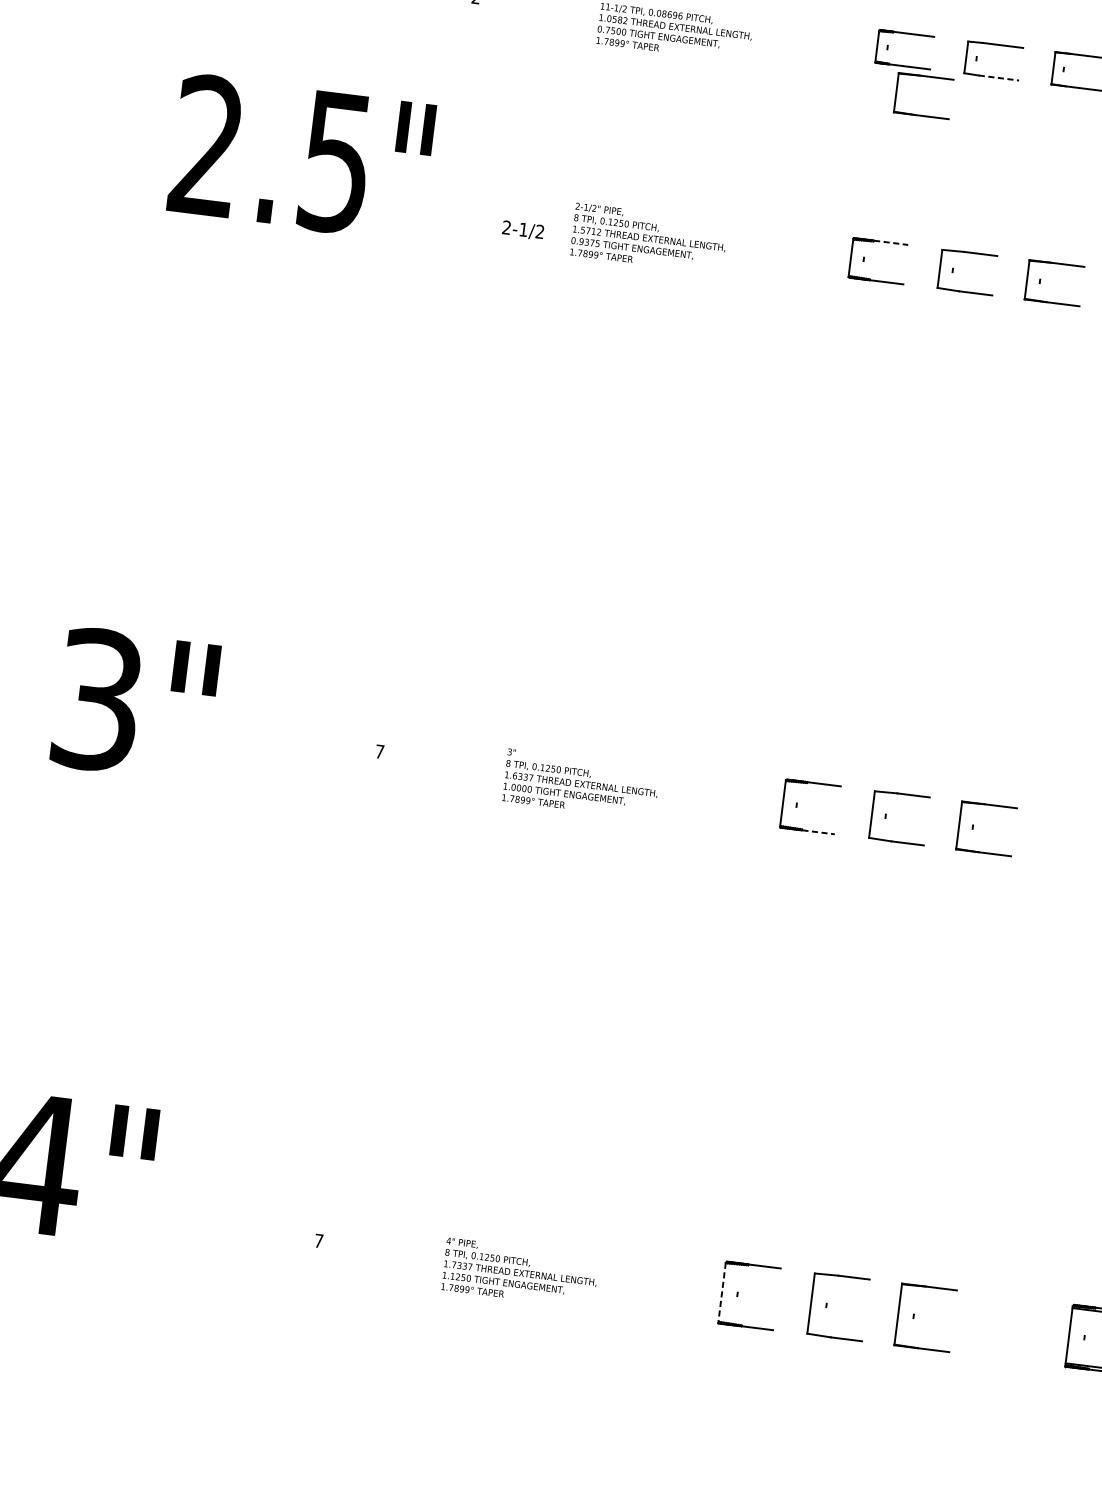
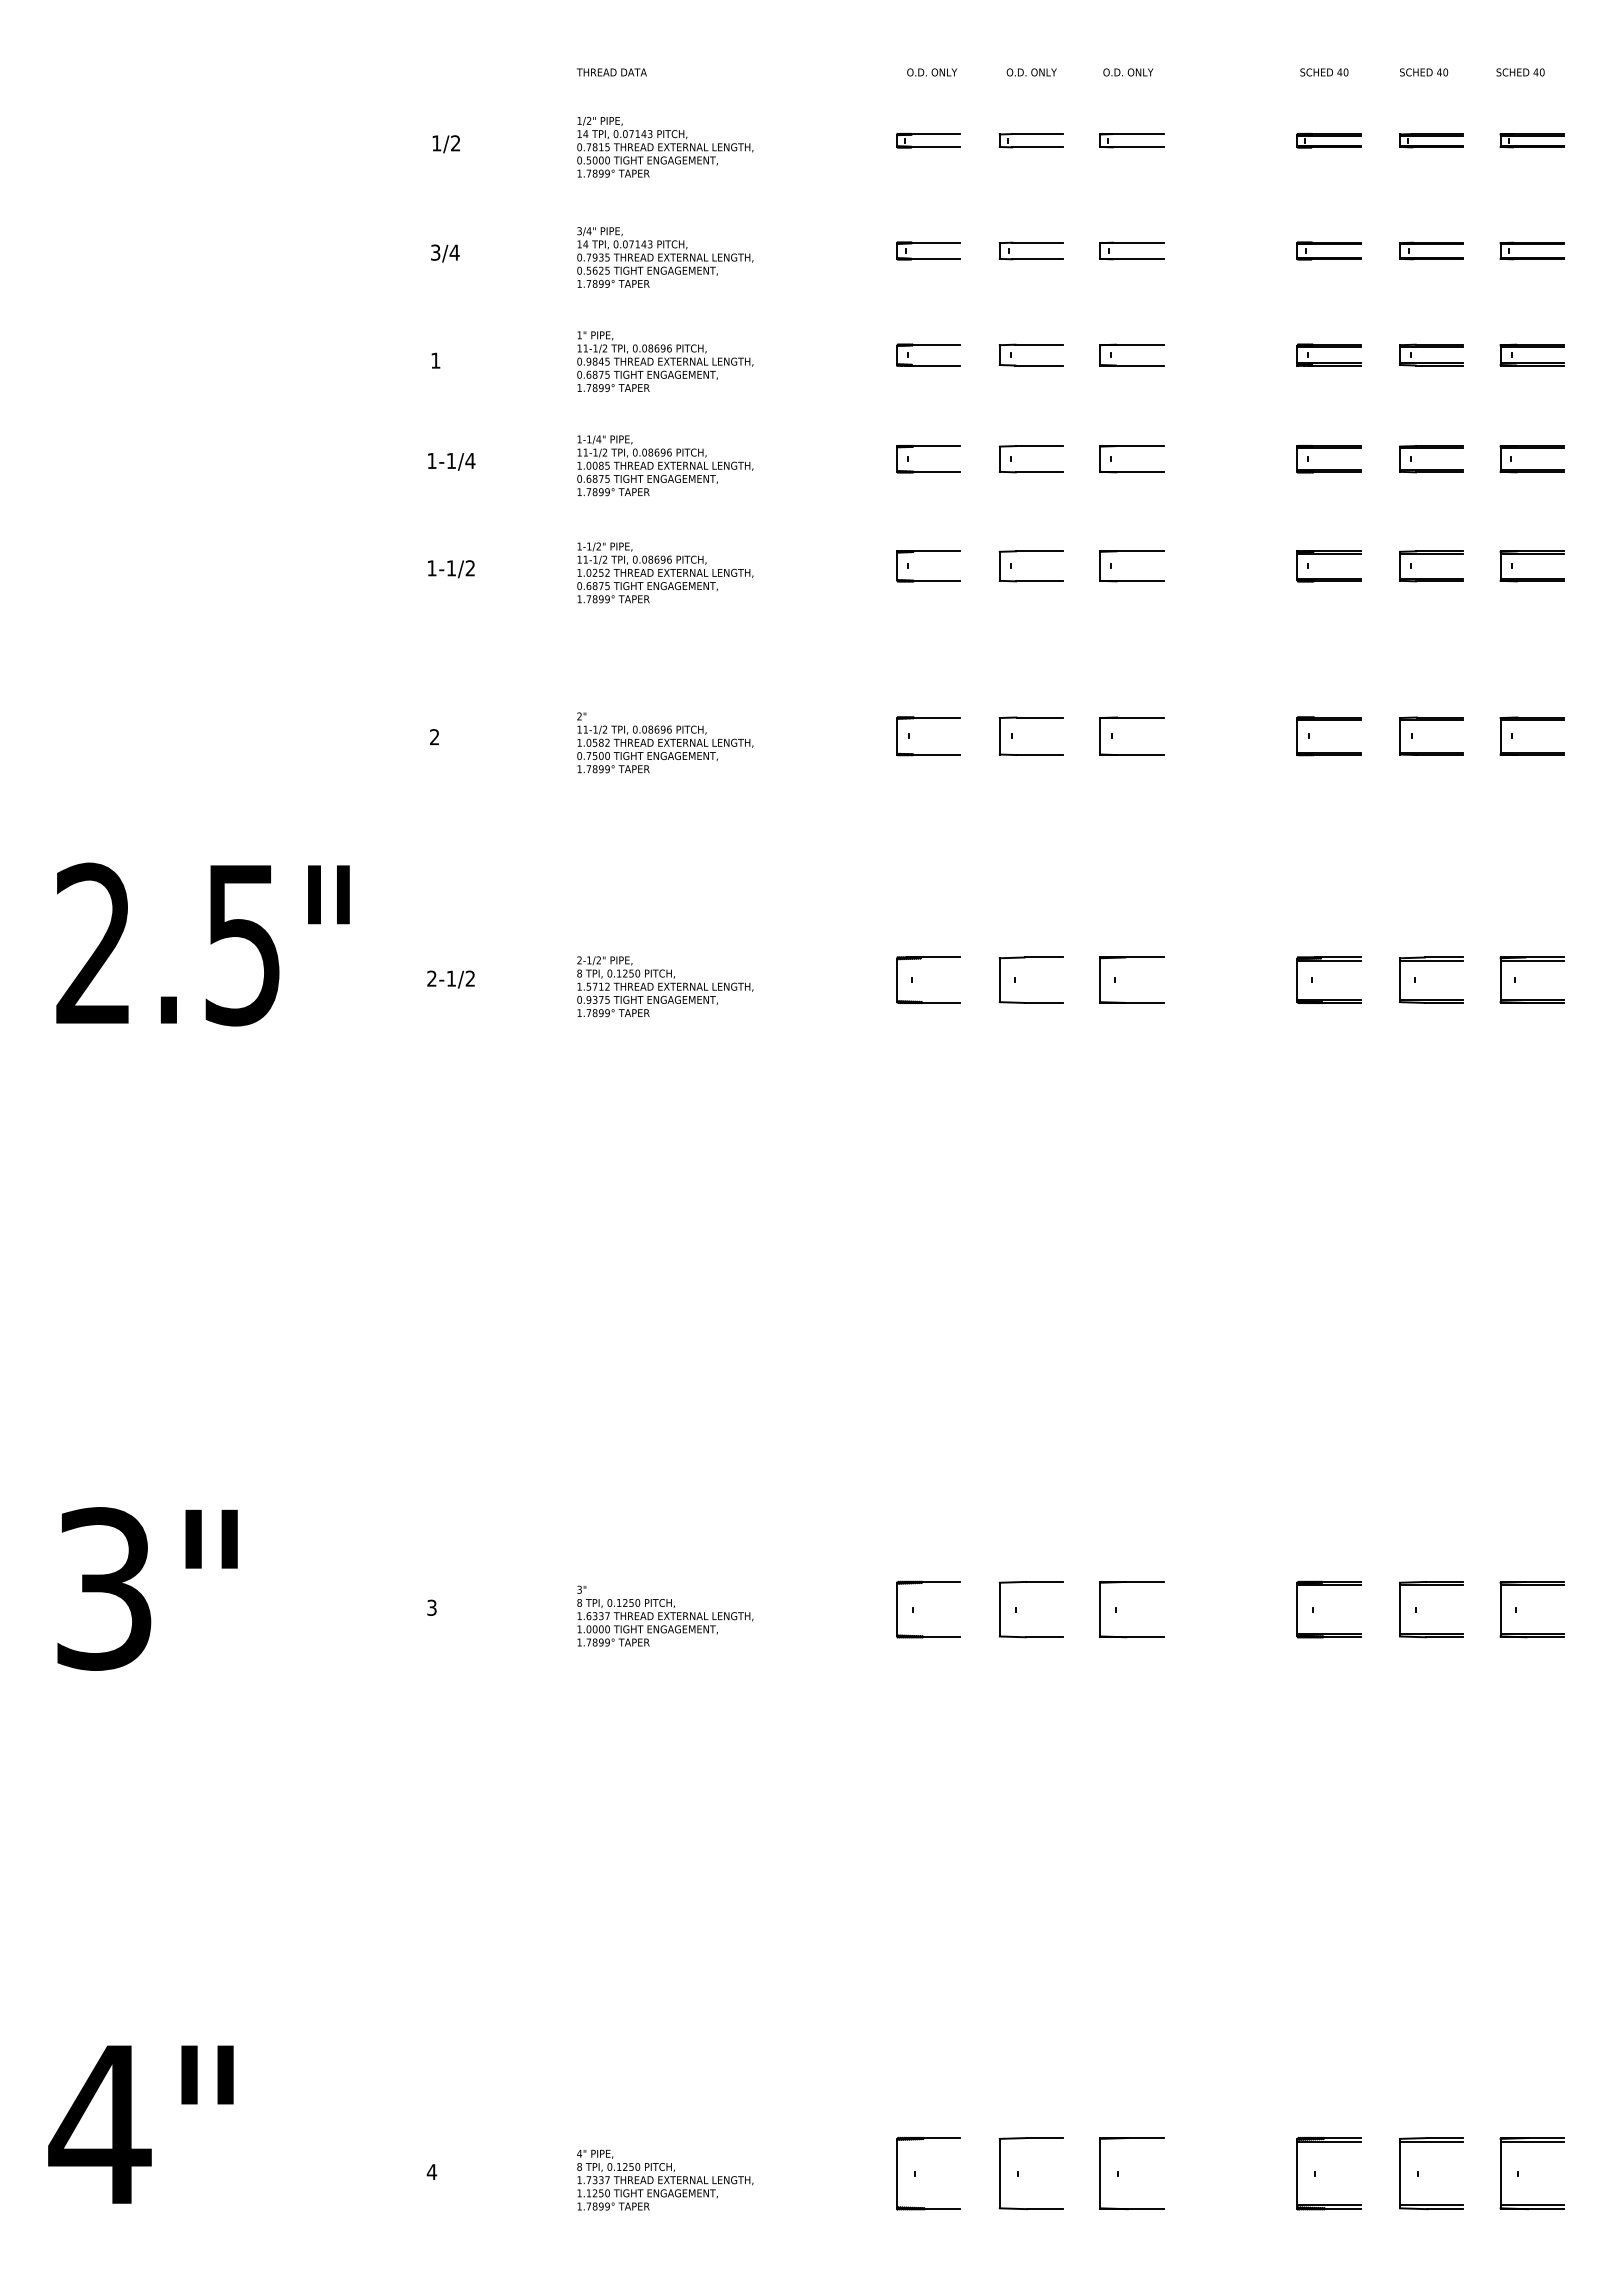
part: (920, 76) -> (950, 764), removed
line: (999, 78) -> (1040, 755), dashed -> solid
text: (301, 157) -> (202, 944), moved
text: (522, 230) -> (450, 979), moved
line: (890, 242) -> (940, 957), dashed -> solid
text: (379, 751) -> (431, 1607), 7 -> 3
line: (818, 832) -> (941, 1637), dashed -> solid
text: (318, 1240) -> (431, 2171), 7 -> 4
line: (722, 1293) -> (897, 2174), dashed -> solid

